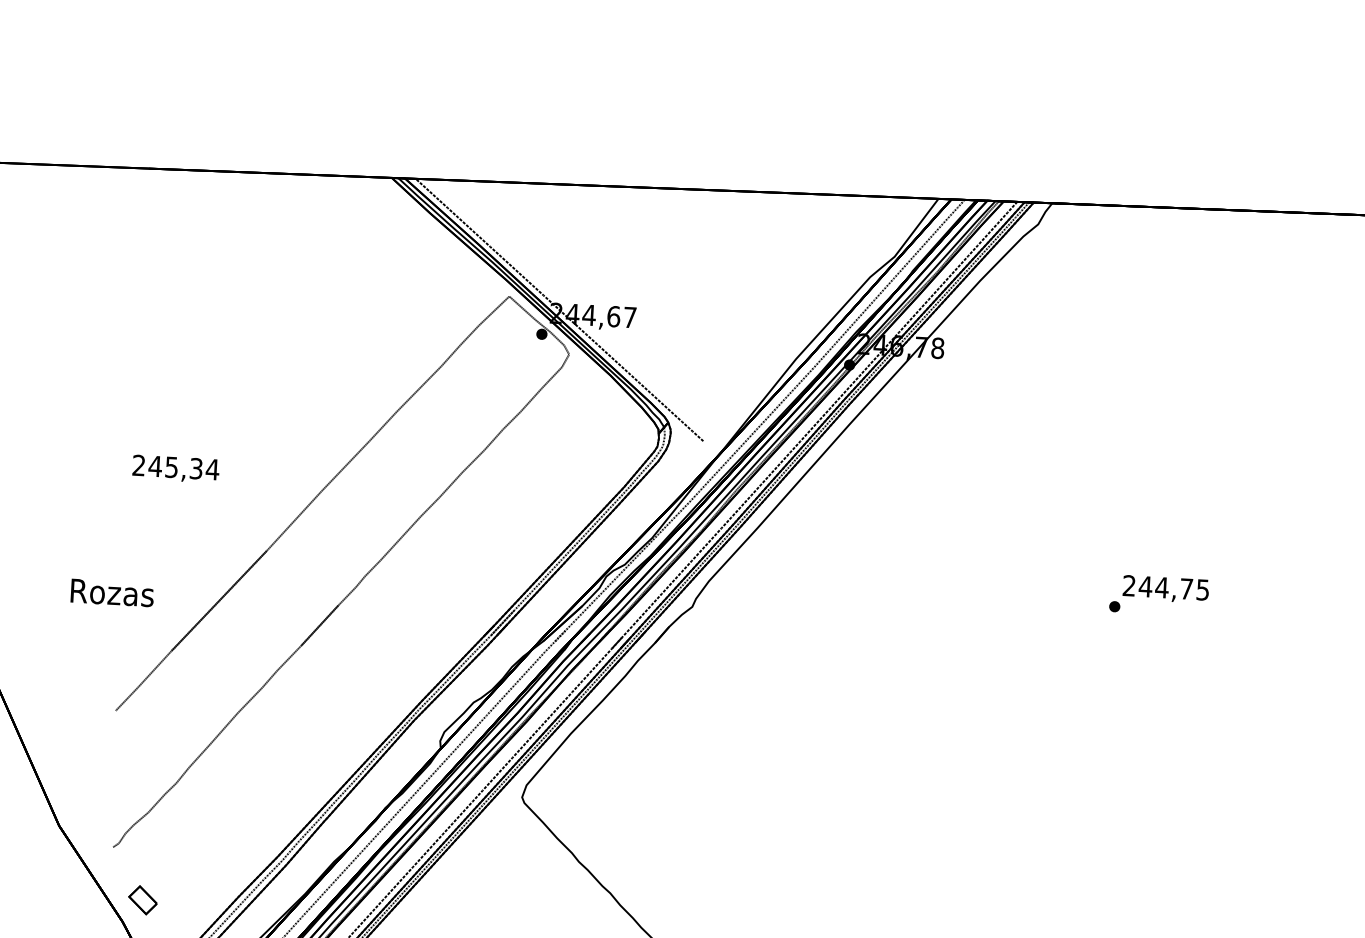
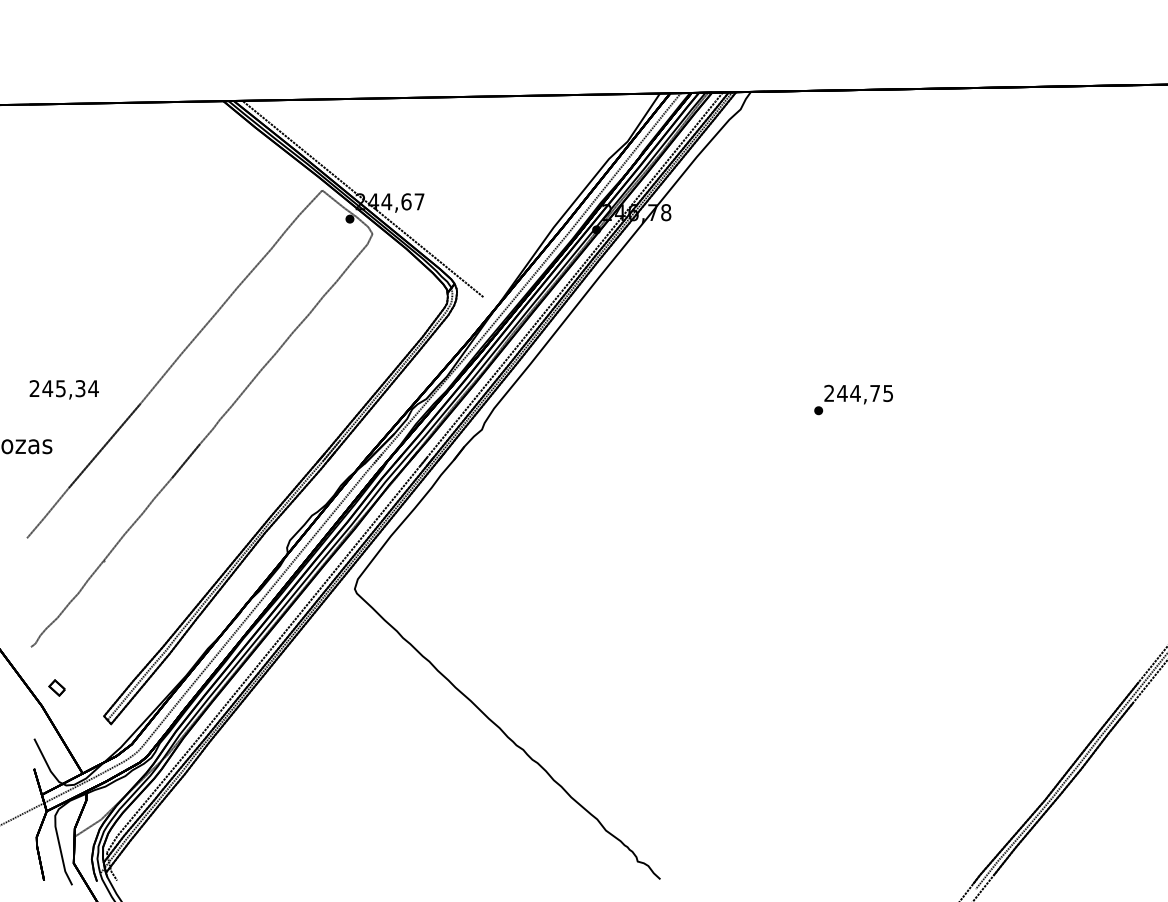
text: (174, 468) -> (63, 389), moved
part: (142, 899) -> (56, 687), size x0.7

